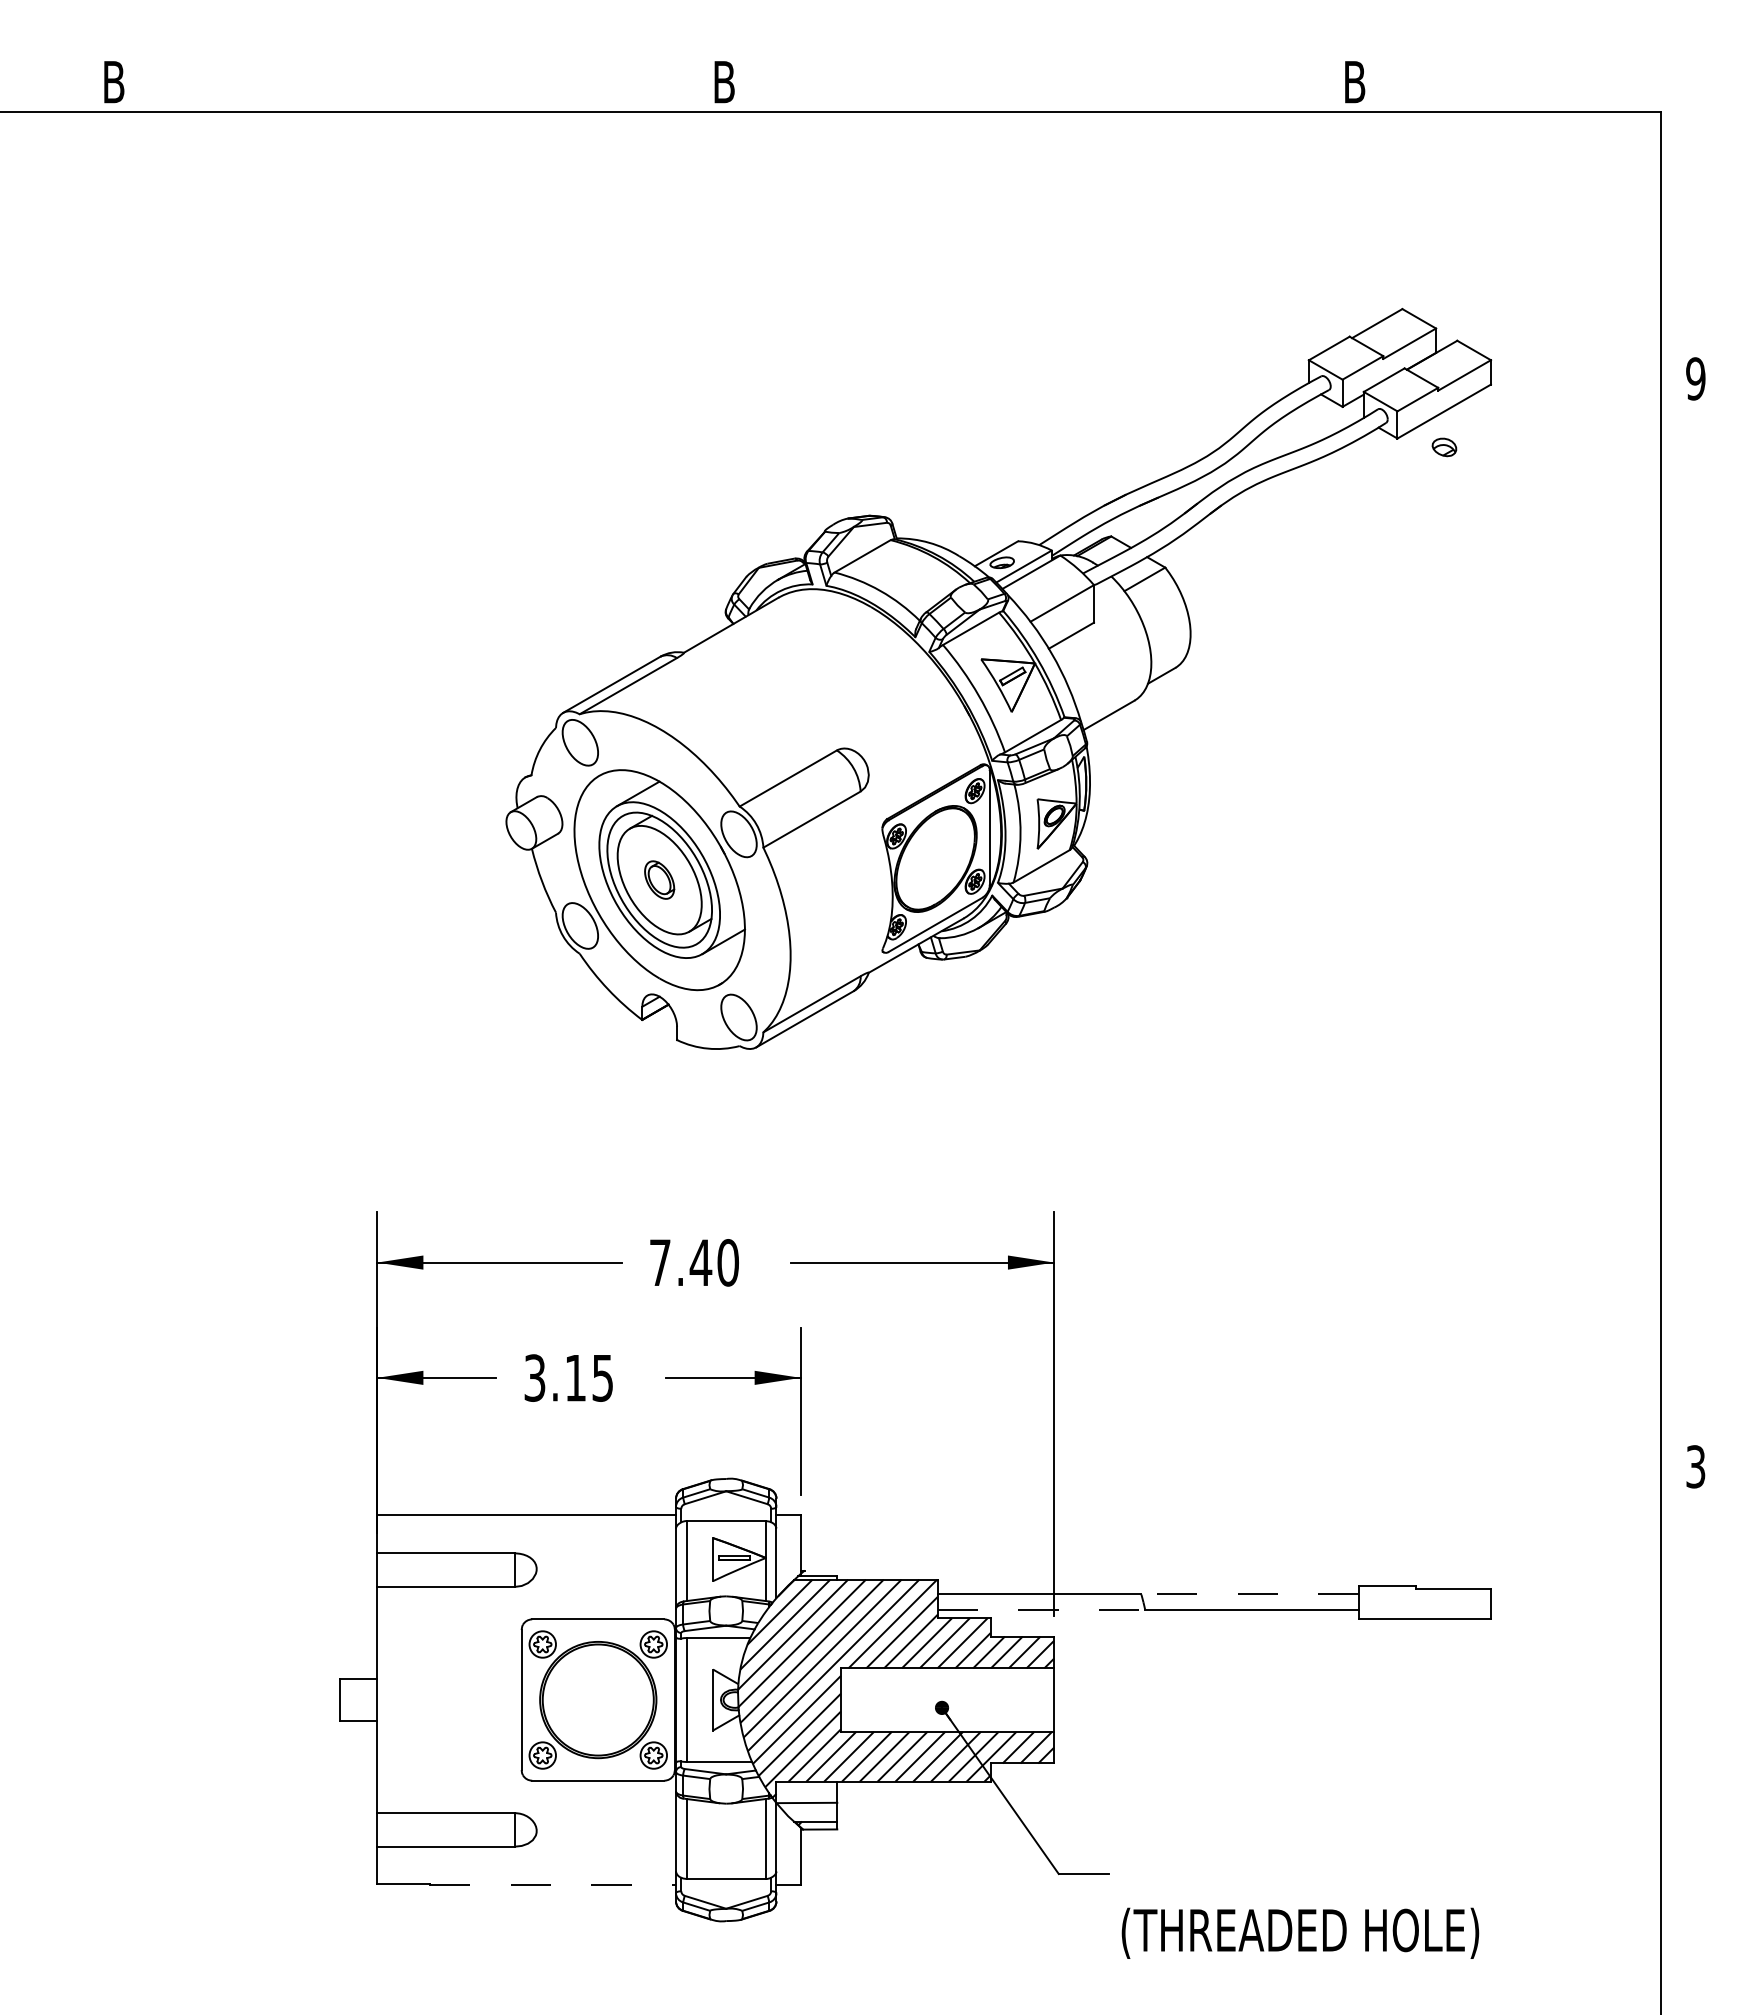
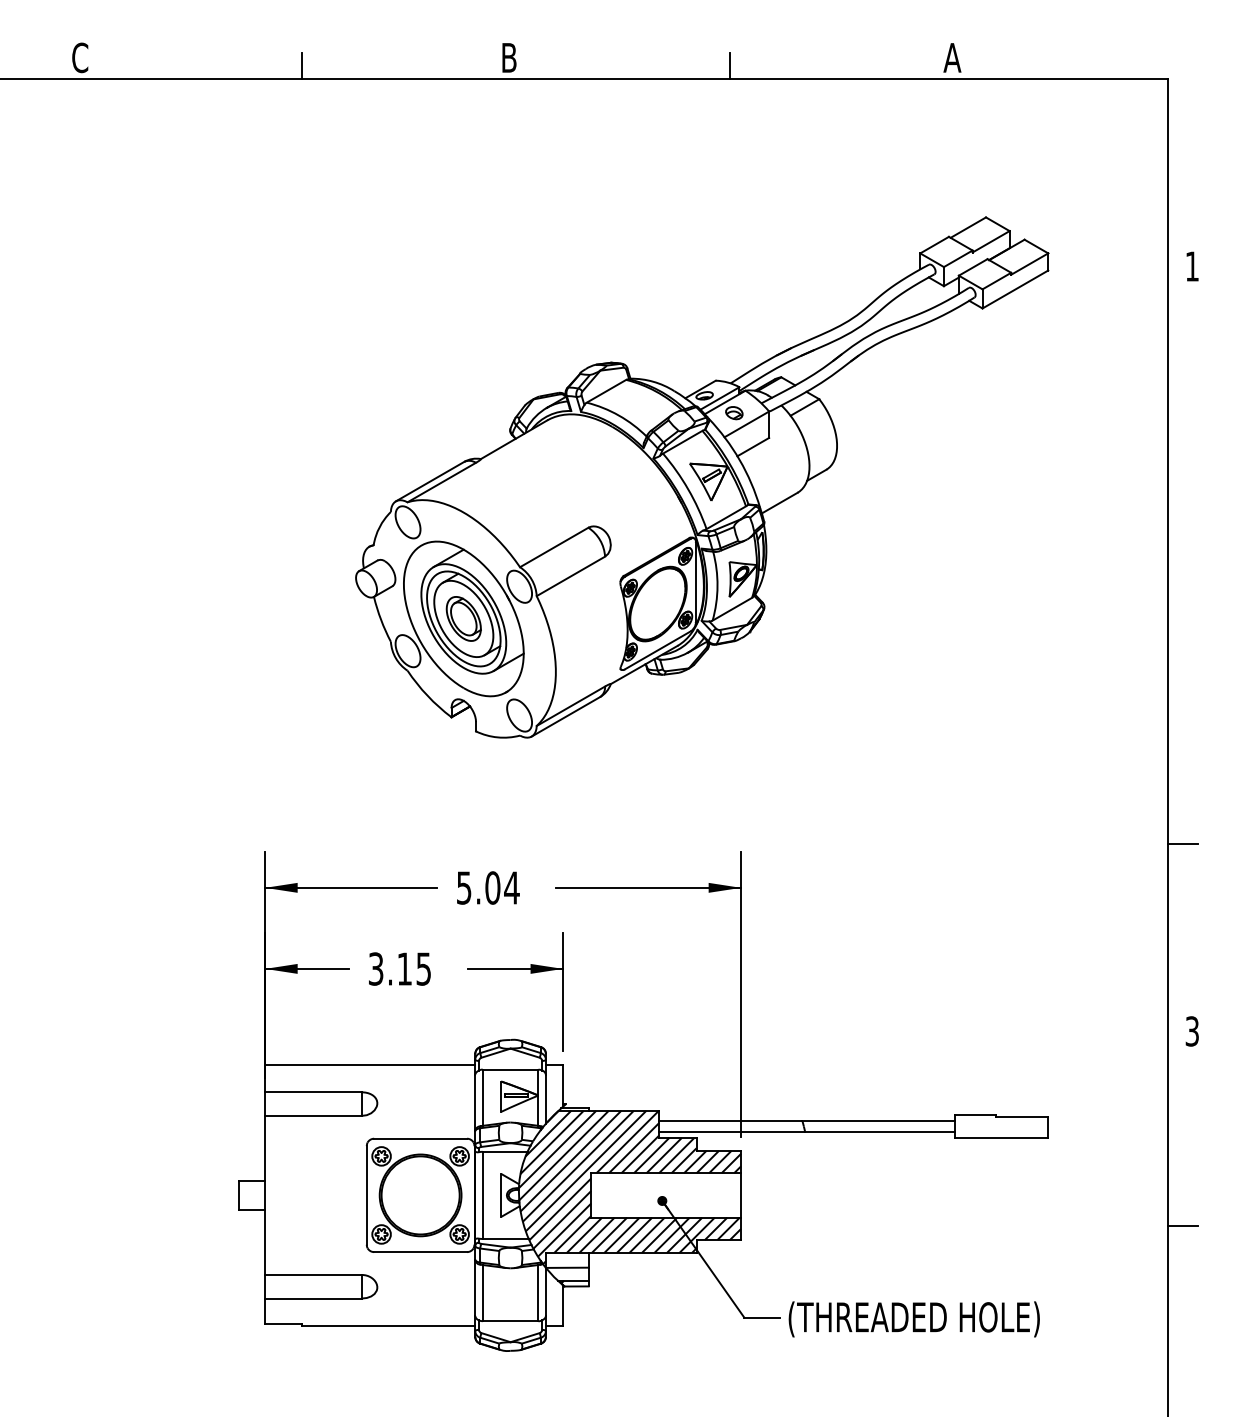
text: (113, 81) -> (79, 57), B -> C
text: (1354, 82) -> (952, 58), B -> A
line: (429, 92) -> (301, 65), added
line: (1037, 92) -> (729, 65), added
text: (1695, 378) -> (1192, 266), 9 -> 1
part: (1444, 447) -> (734, 413), moved
part: (659, 879) -> (463, 618), size x1.67
line: (1682, 1199) -> (1182, 843), added
text: (694, 1262) -> (488, 887), 7.40 -> 5.04
line: (1250, 1594) -> (879, 1121), dashed -> solid
line: (1041, 1610) -> (732, 1132), dashed -> solid
line: (1682, 1743) -> (1182, 1225), added
line: (553, 1885) -> (389, 1325), dashed -> solid
text: (1300, 1932) -> (914, 1318), moved

